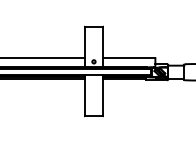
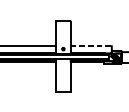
line: (129, 58) -> (91, 46), solid -> dashed

